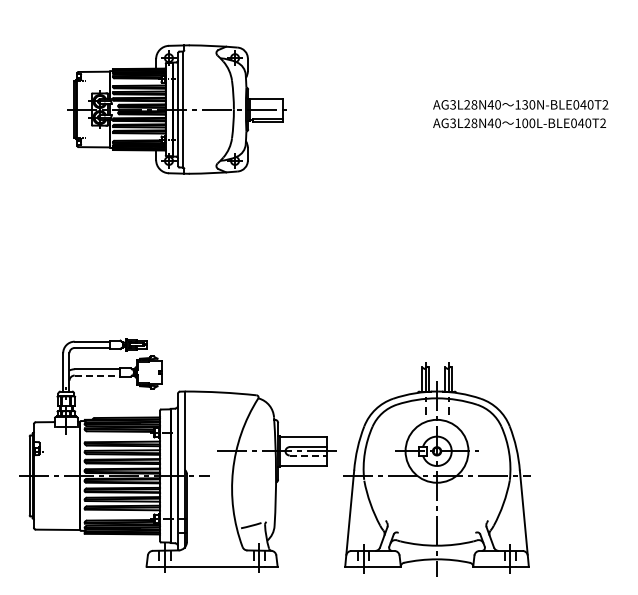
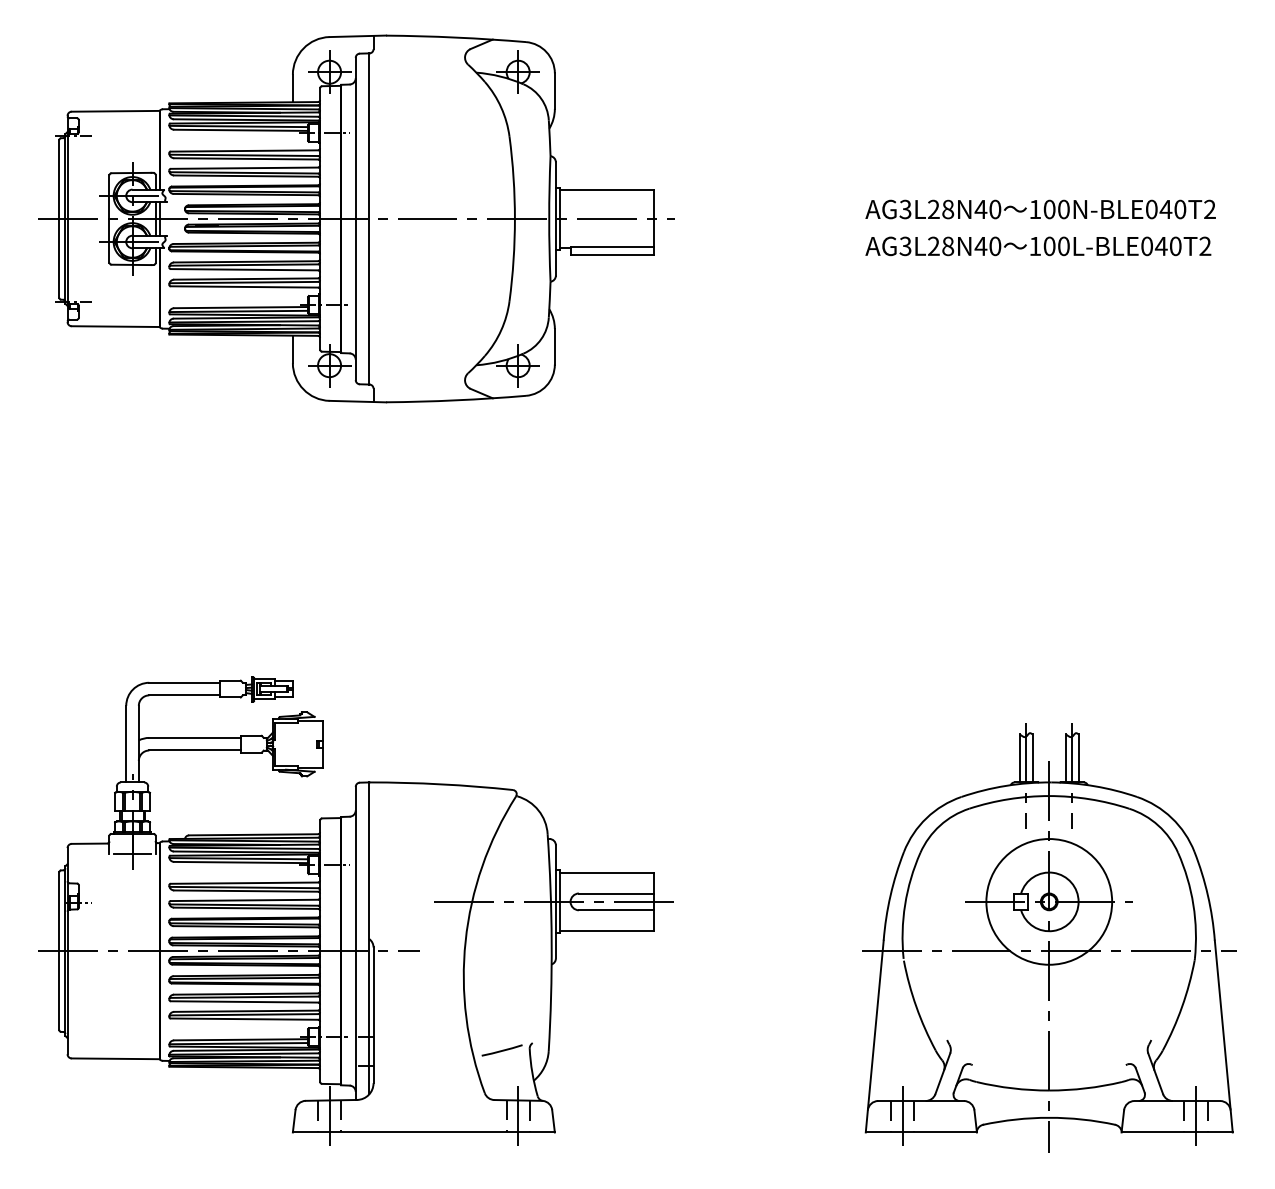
text: (525, 104) -> (1050, 208), 130N-BLE040T2 -> 100N-BLE040T2
part: (178, 109) -> (356, 218), size x1.43
line: (97, 375) -> (194, 750), dashed -> solid
line: (308, 455) -> (616, 910), dashed -> solid
part: (436, 469) -> (1048, 938), moved

